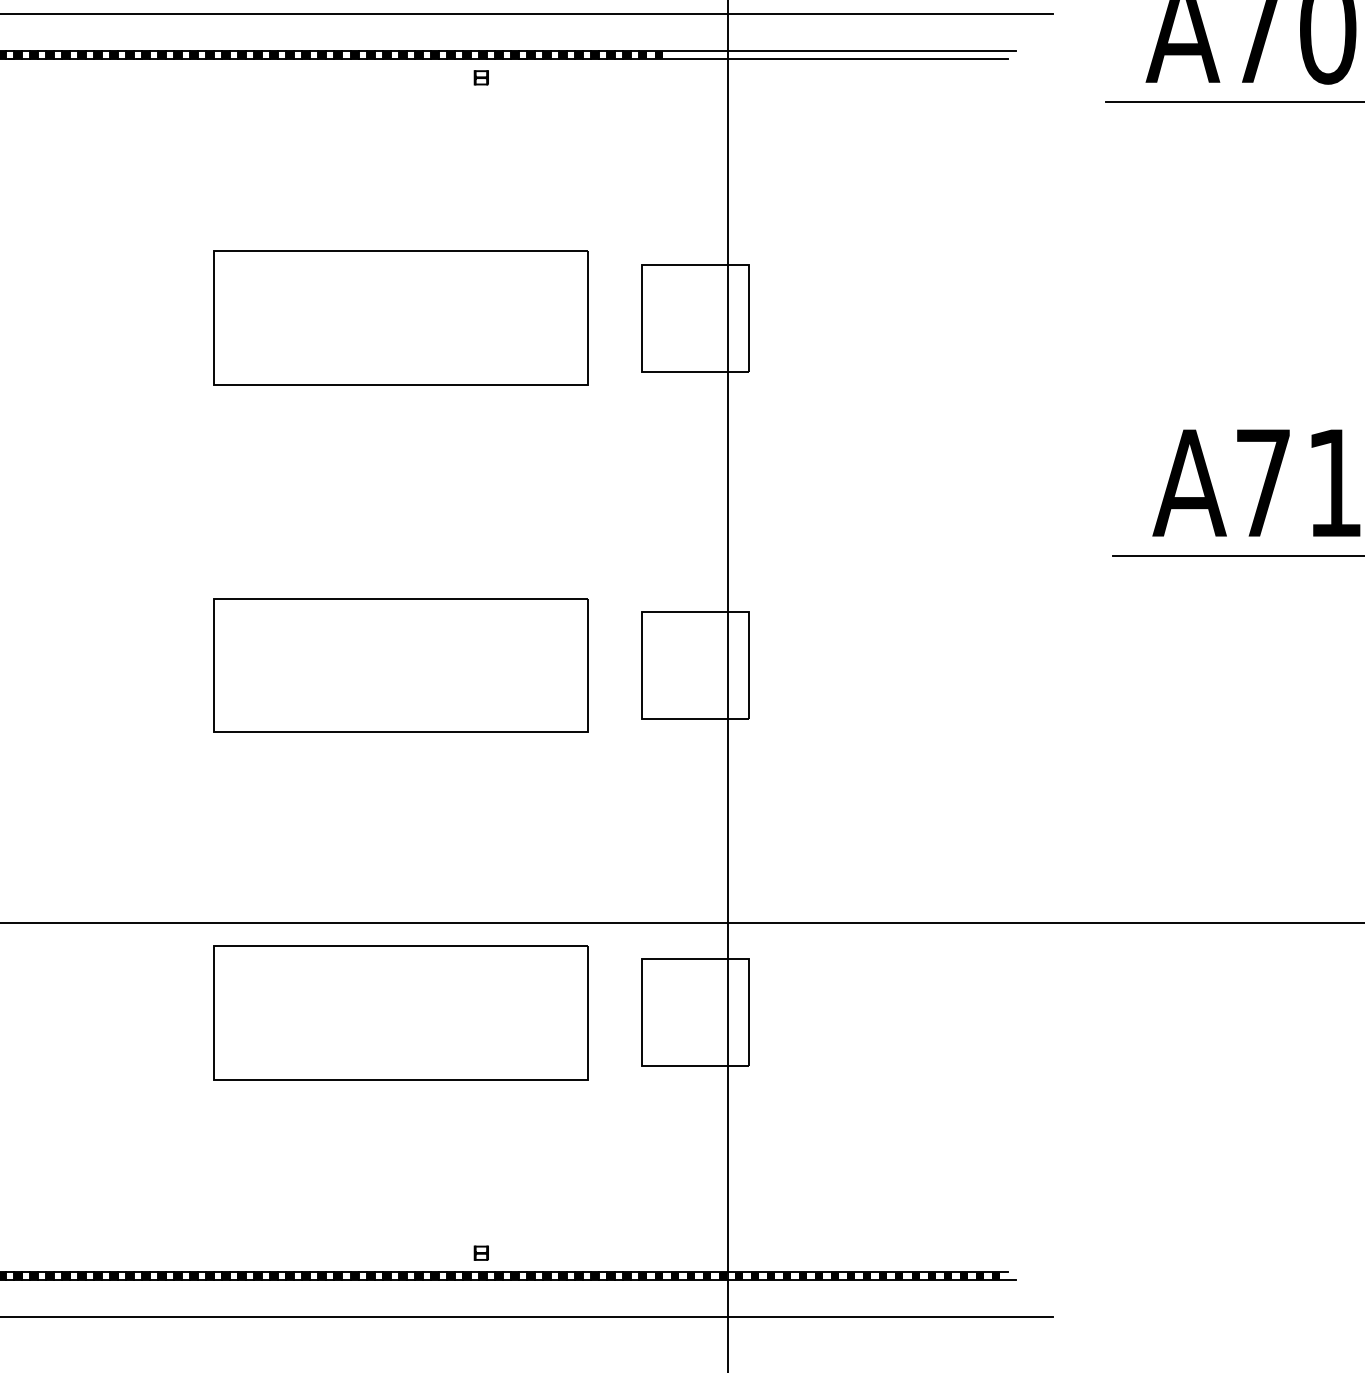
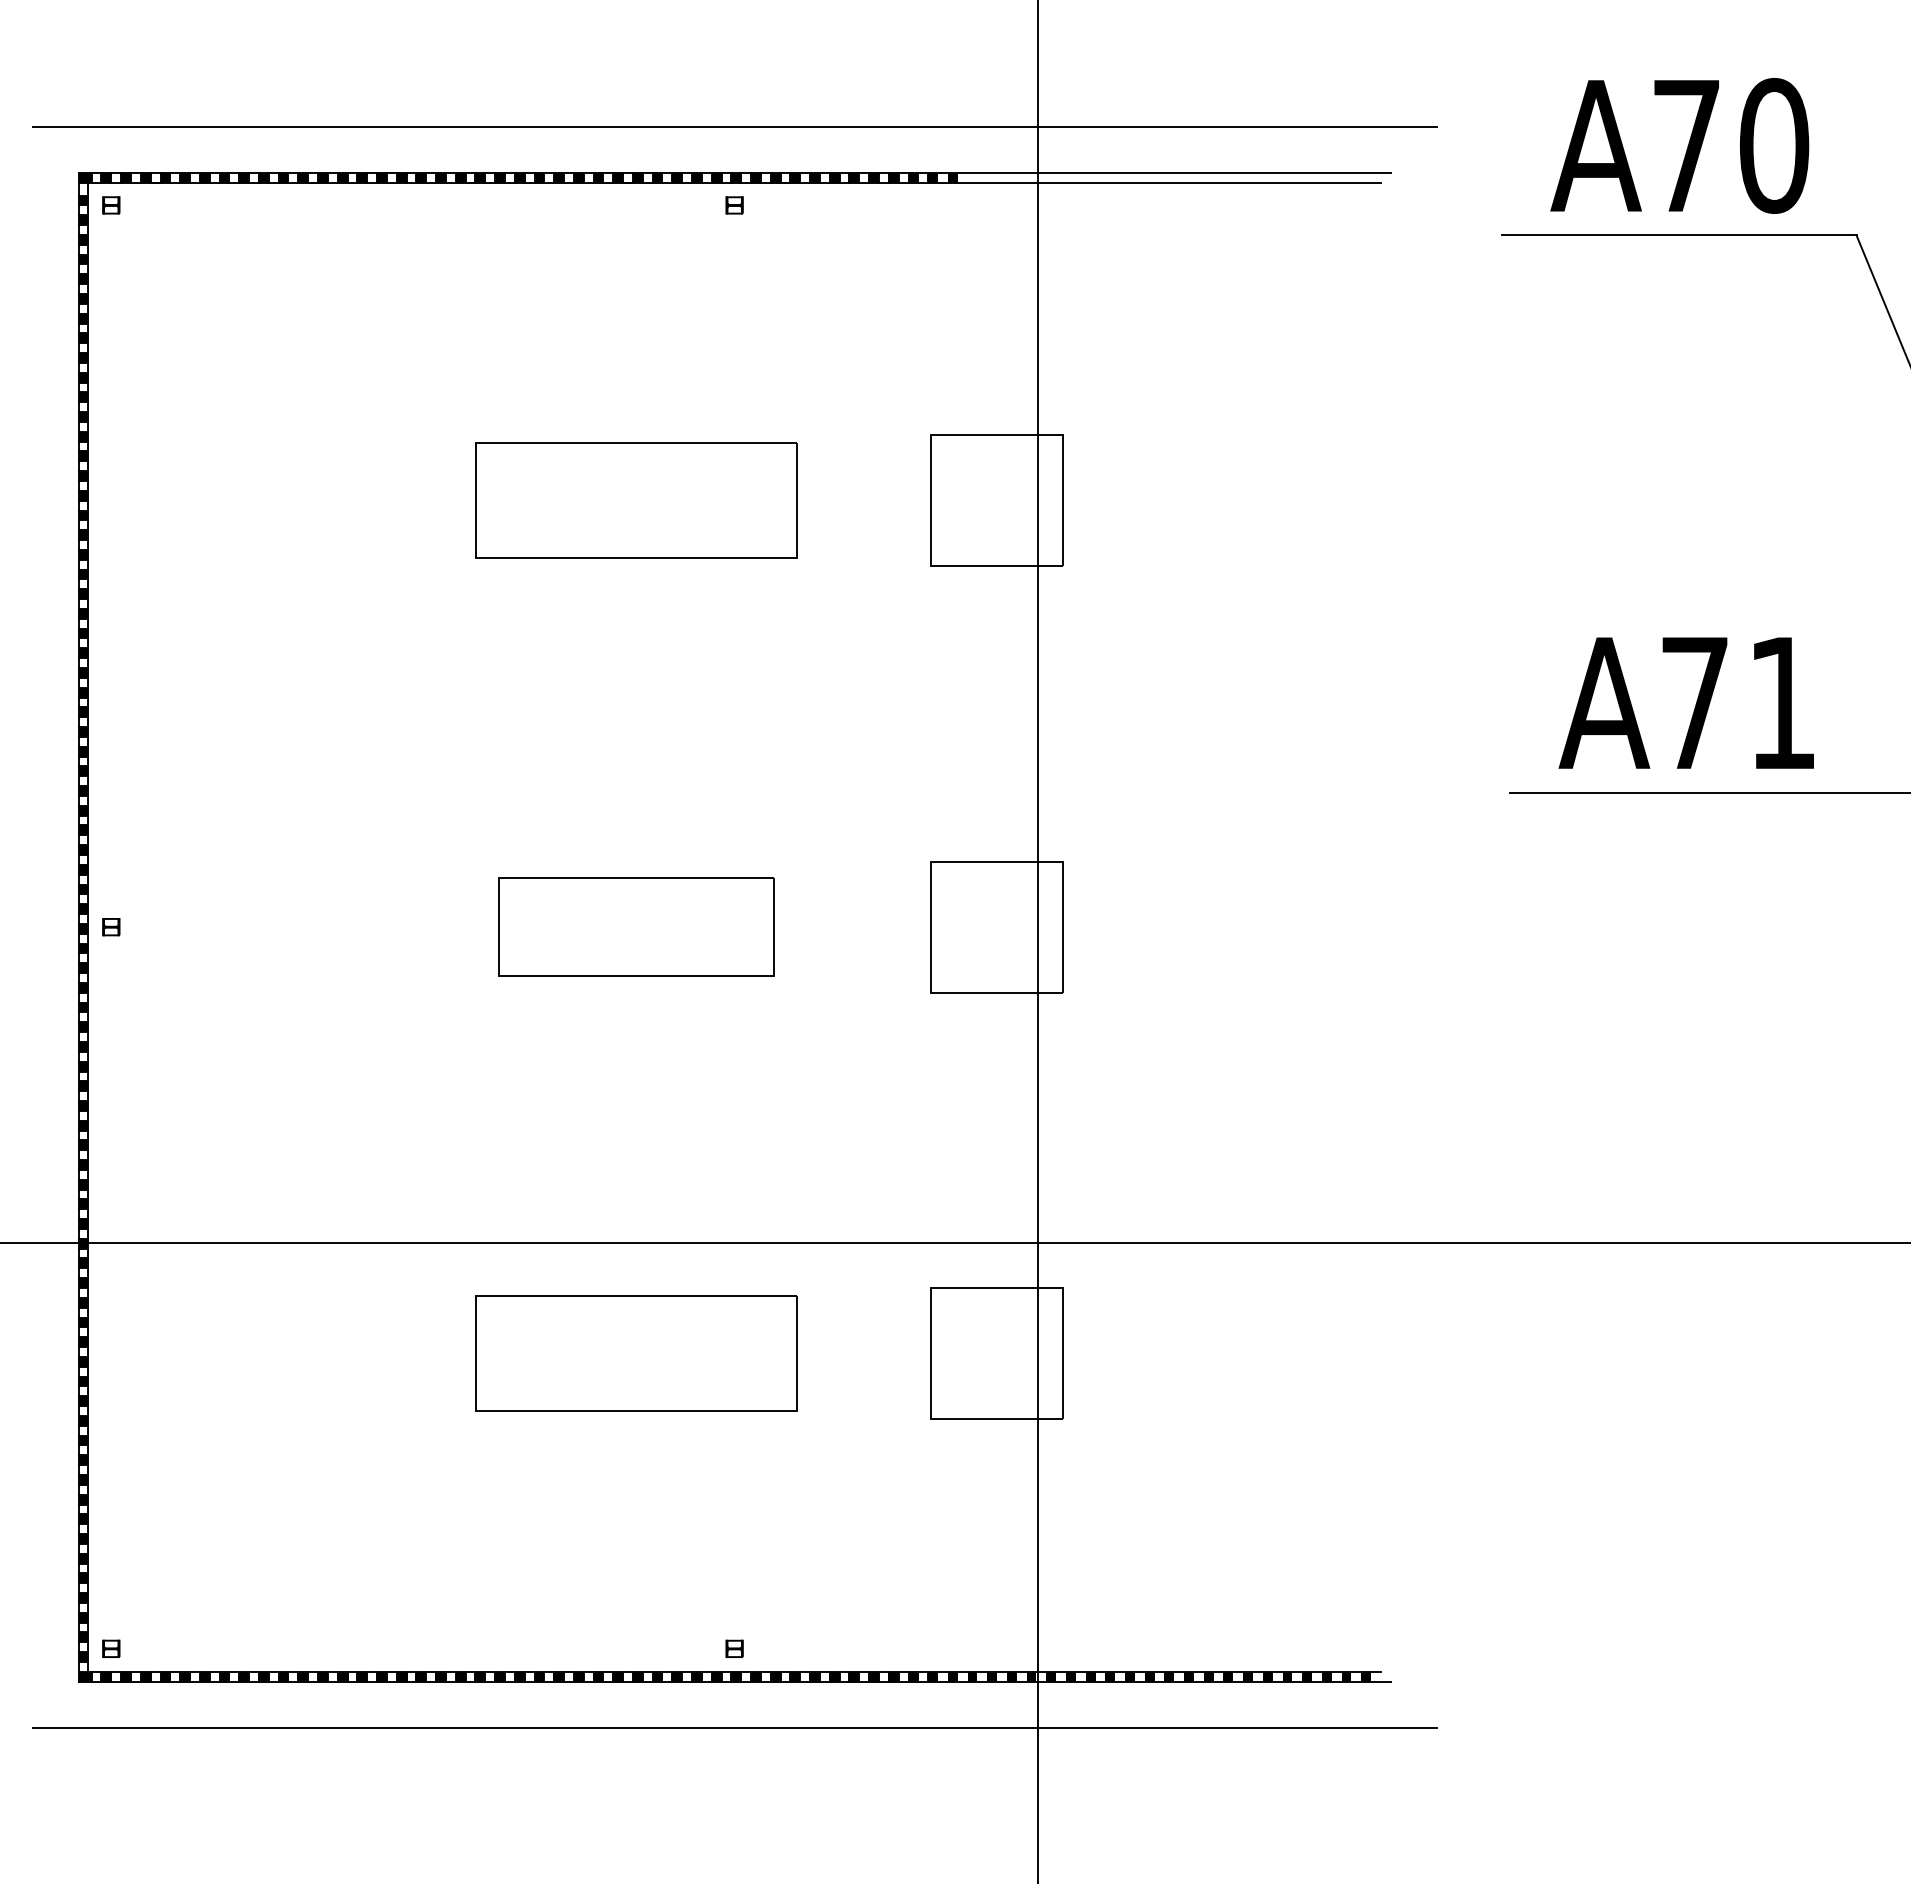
part: (401, 318) -> (636, 500), size x0.7
part: (401, 664) -> (636, 926), size x0.6
part: (401, 1012) -> (636, 1353), size x0.7

